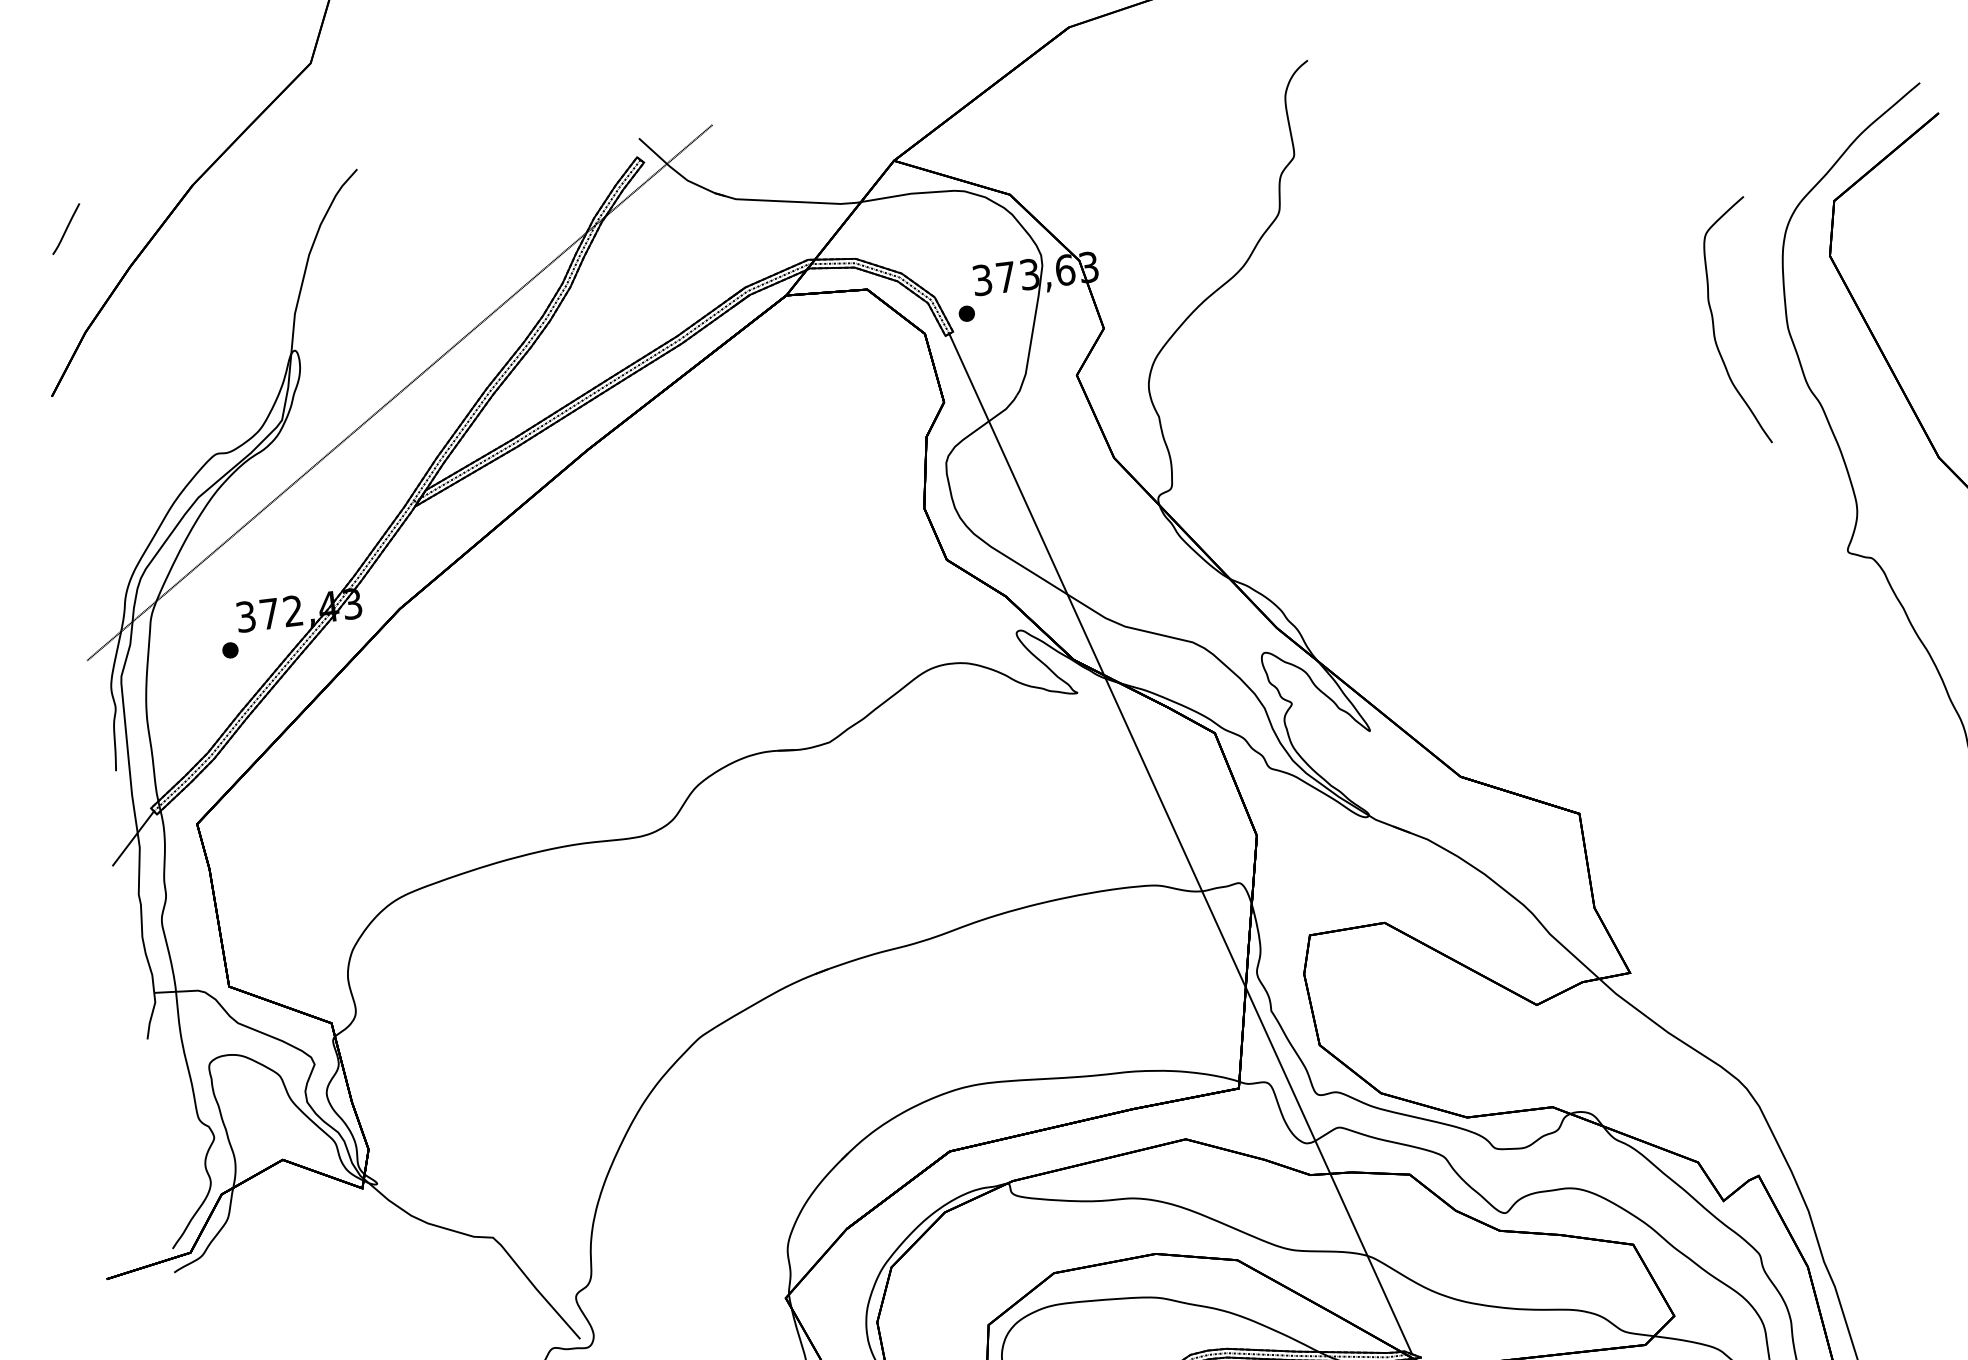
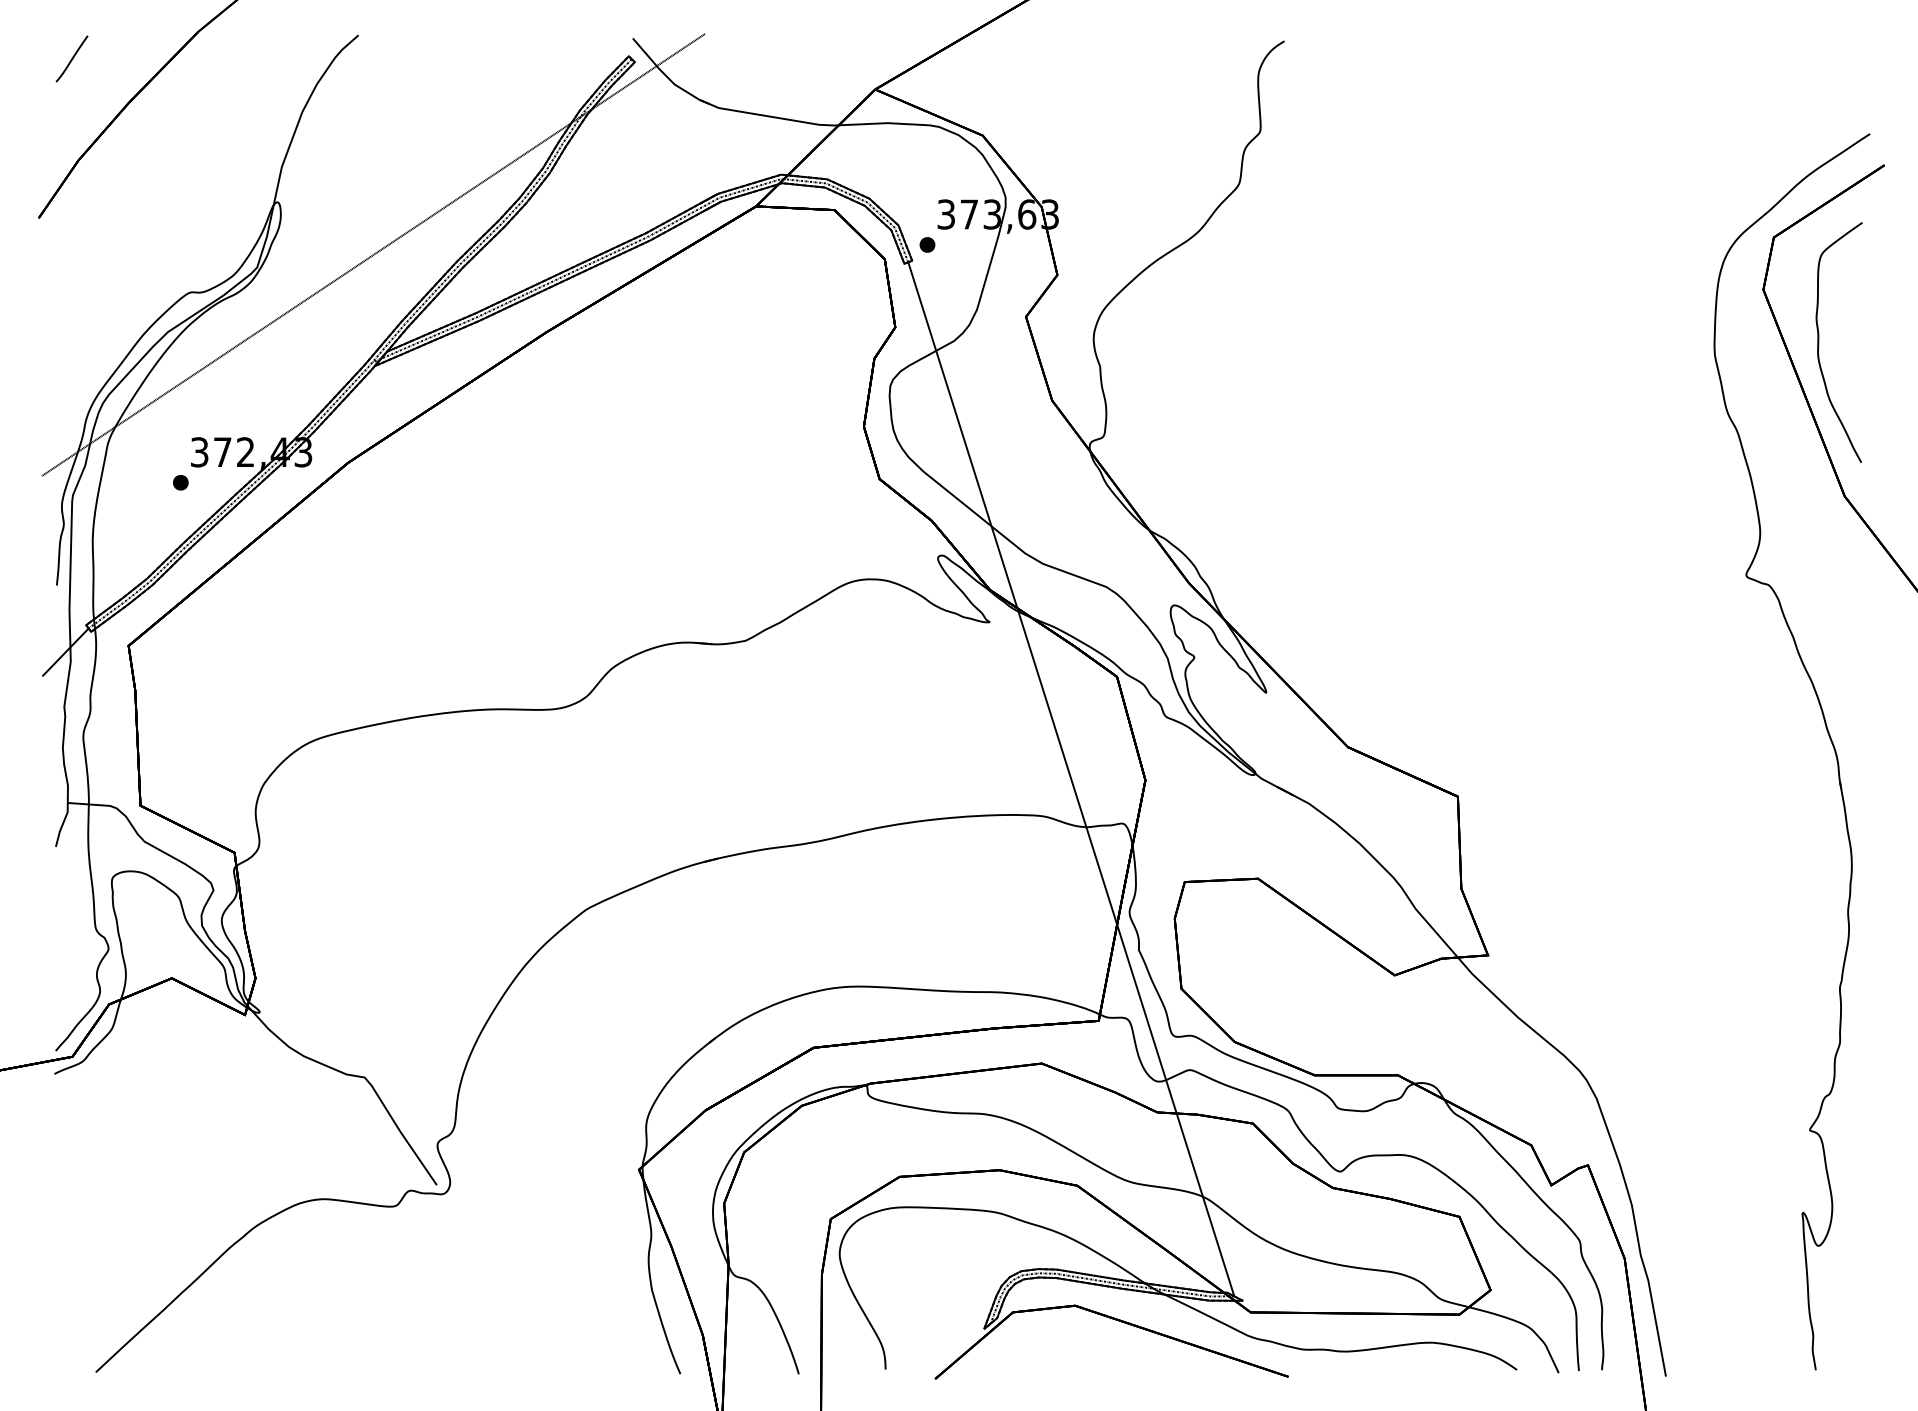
part: (1714, 324) -> (1819, 342), moved

